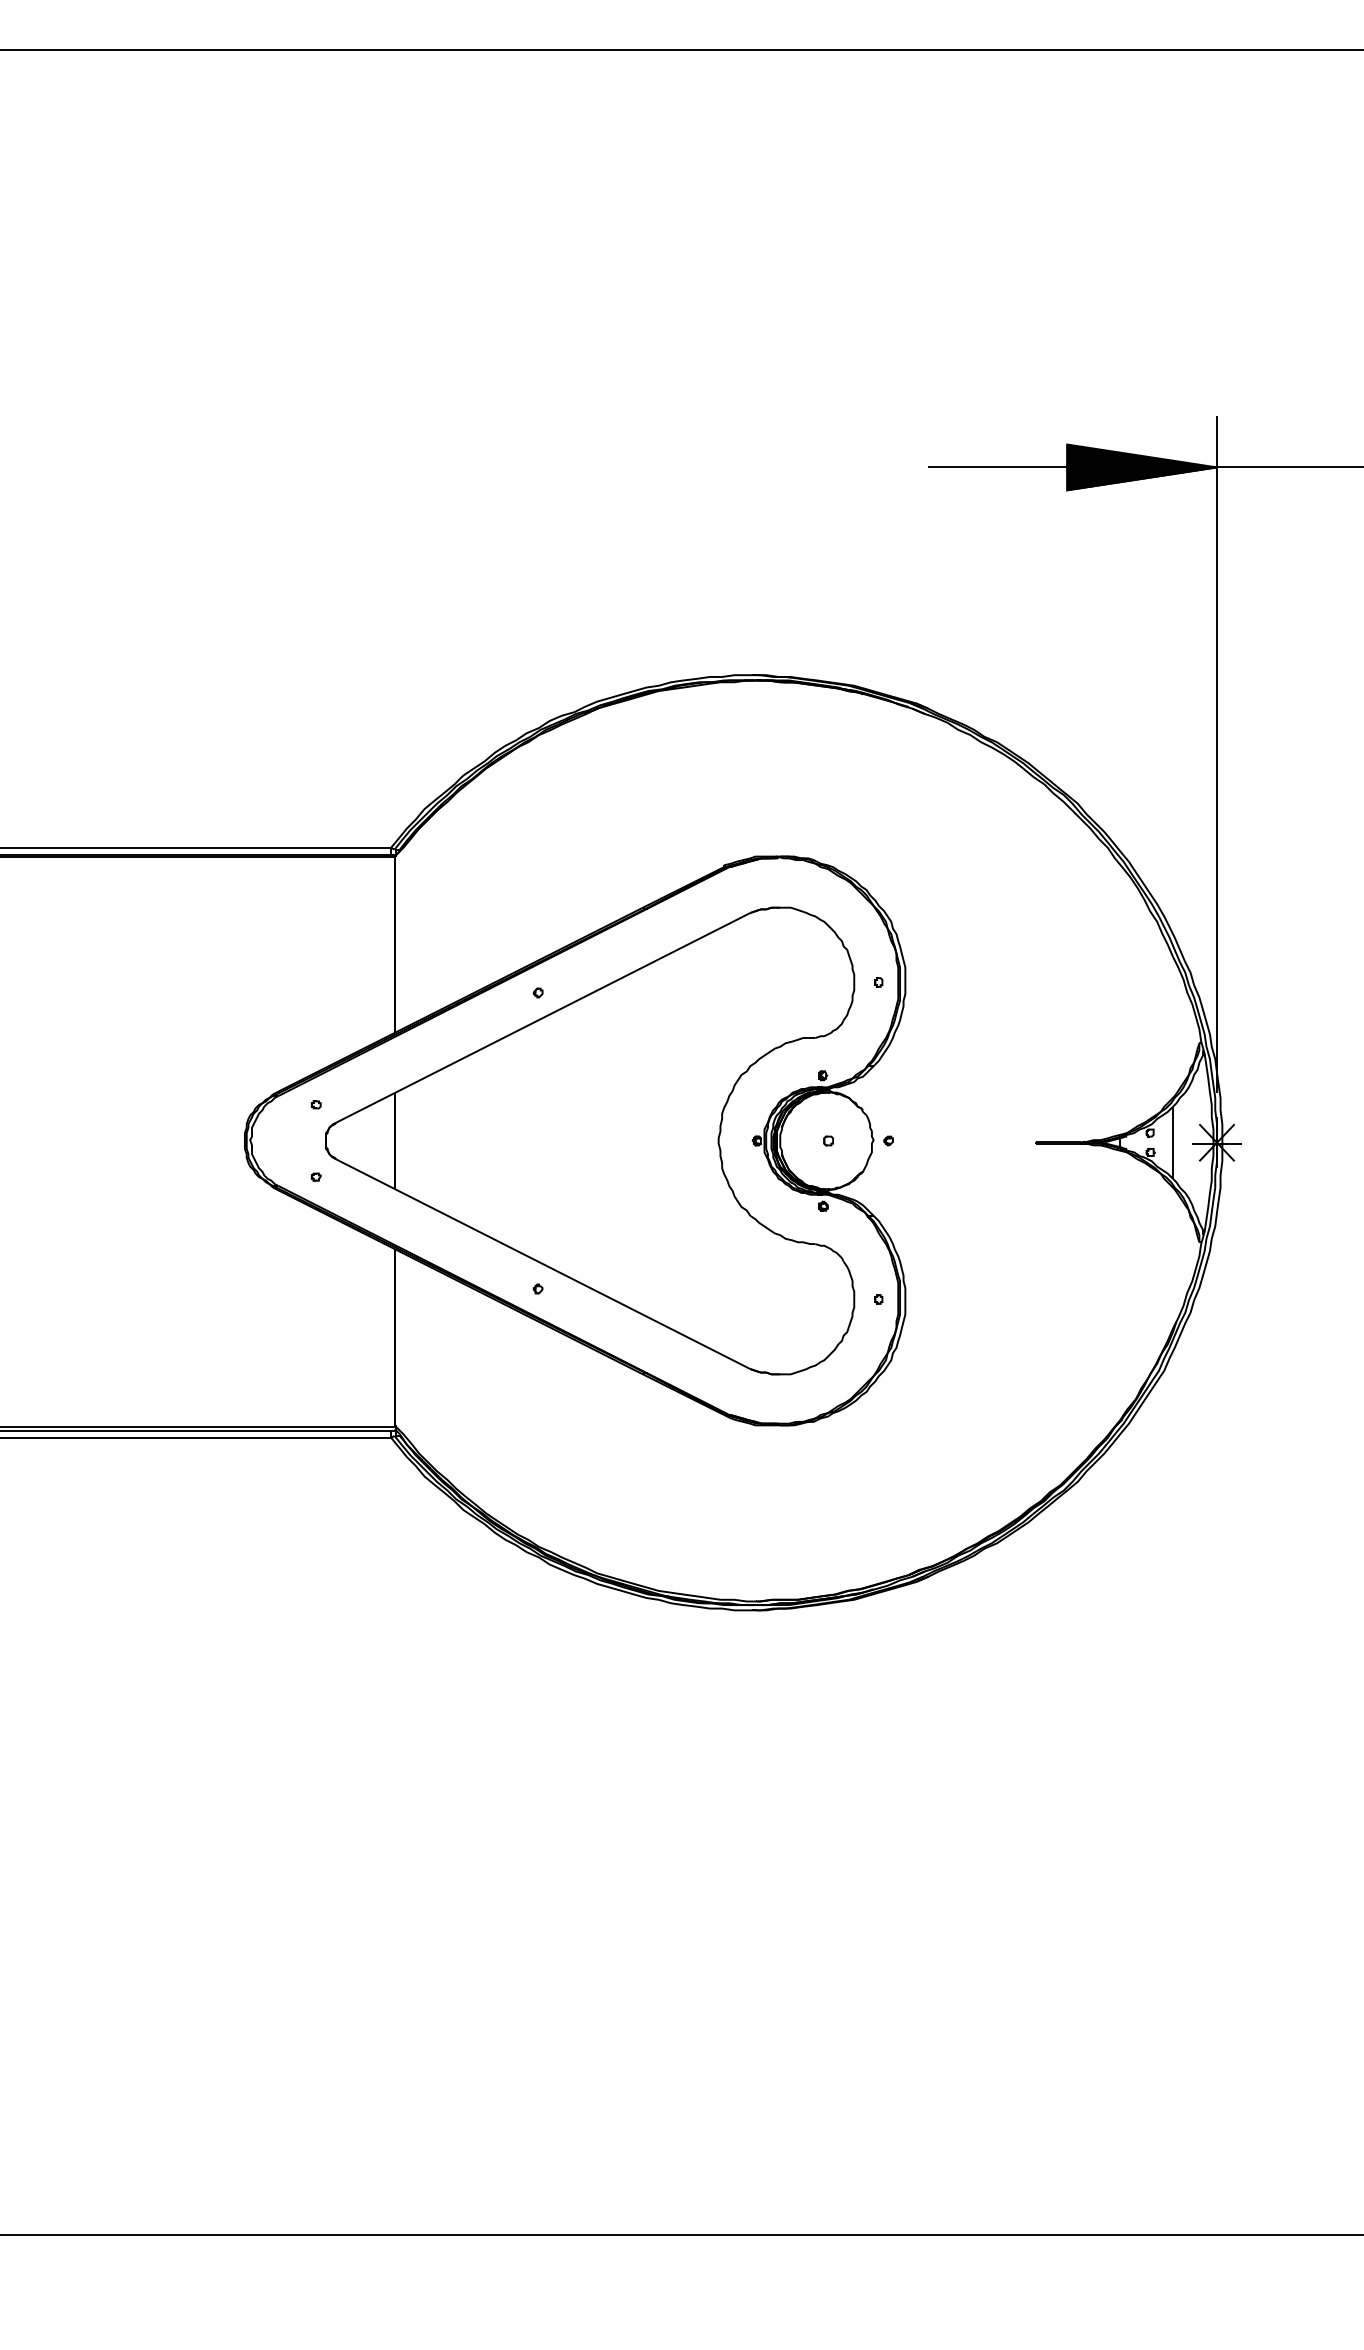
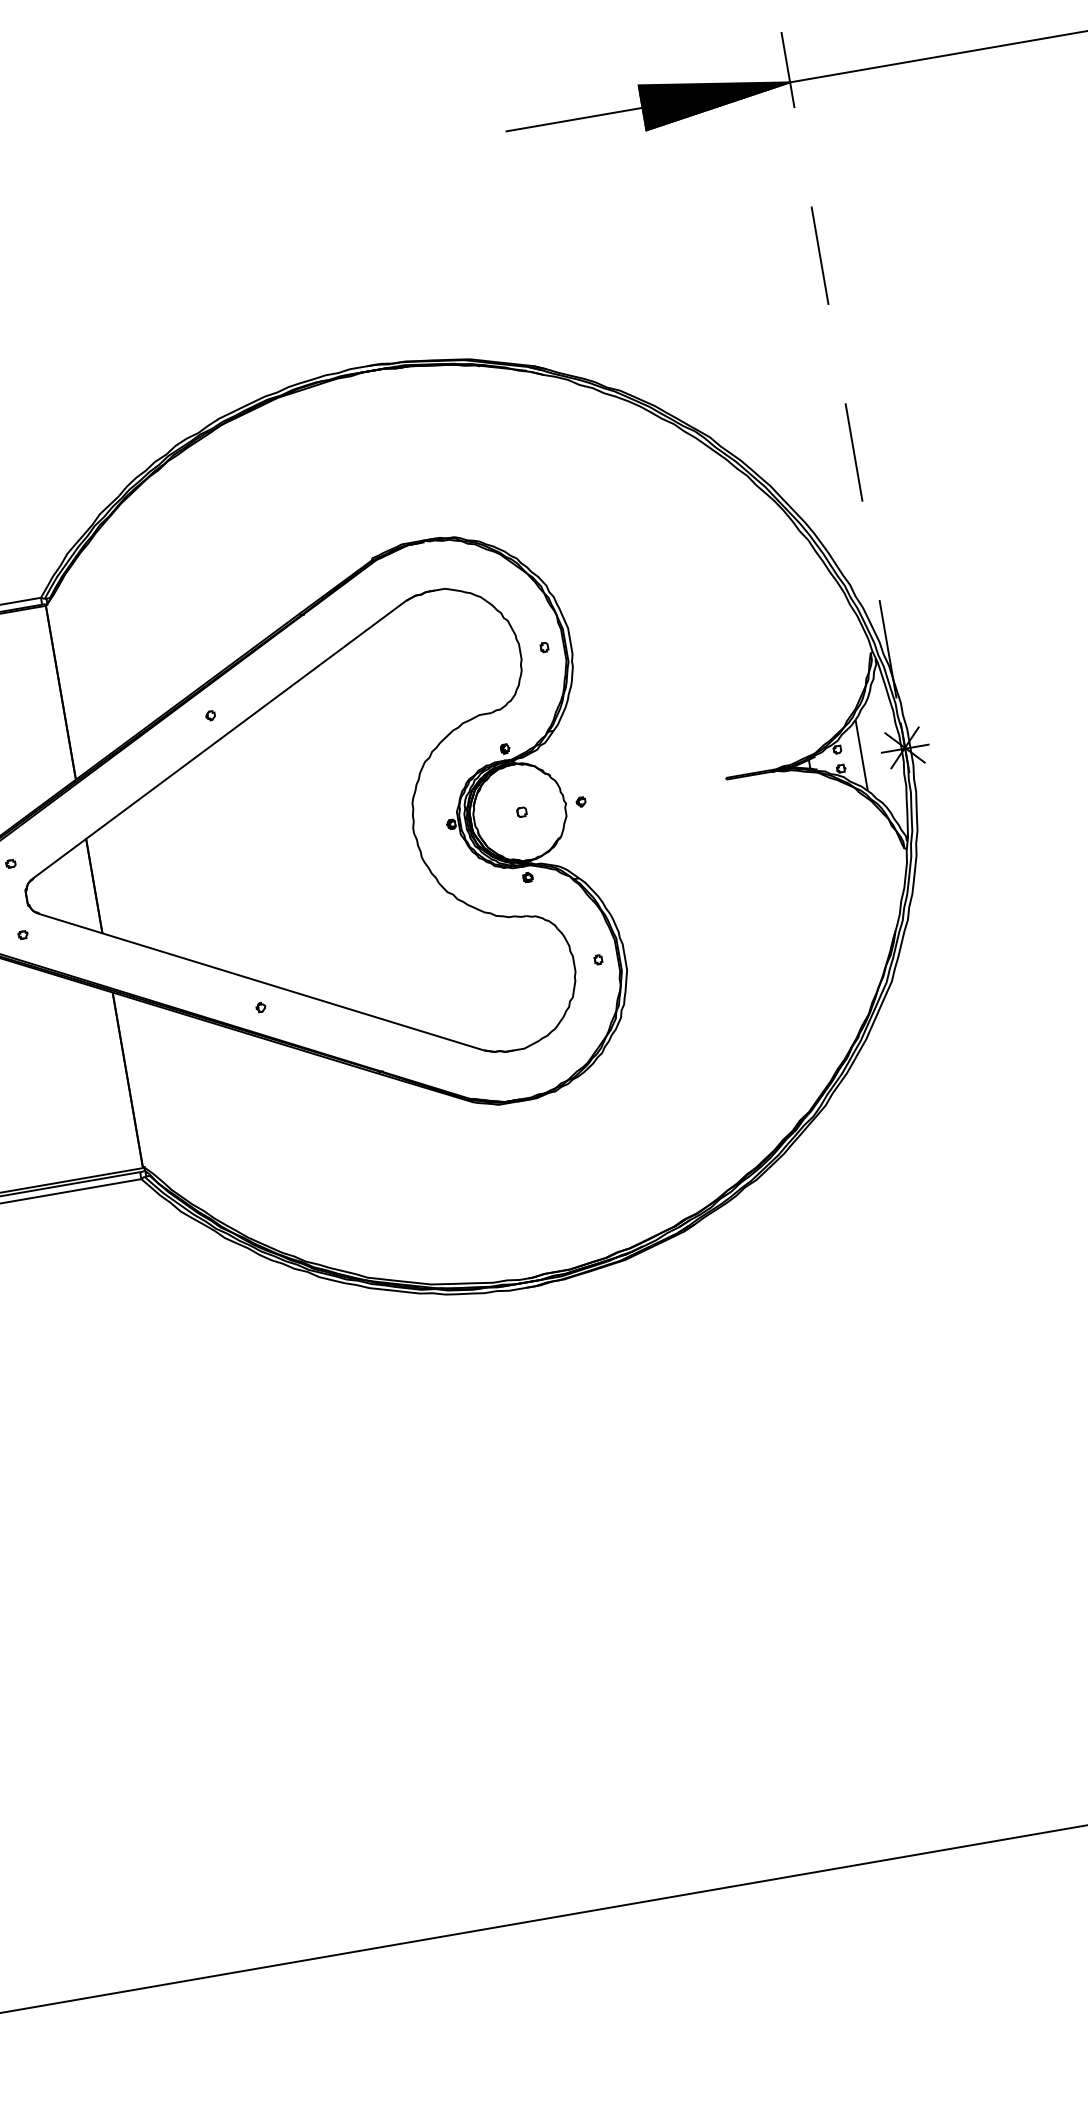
line: (1217, 753) -> (839, 364), solid -> dashed

